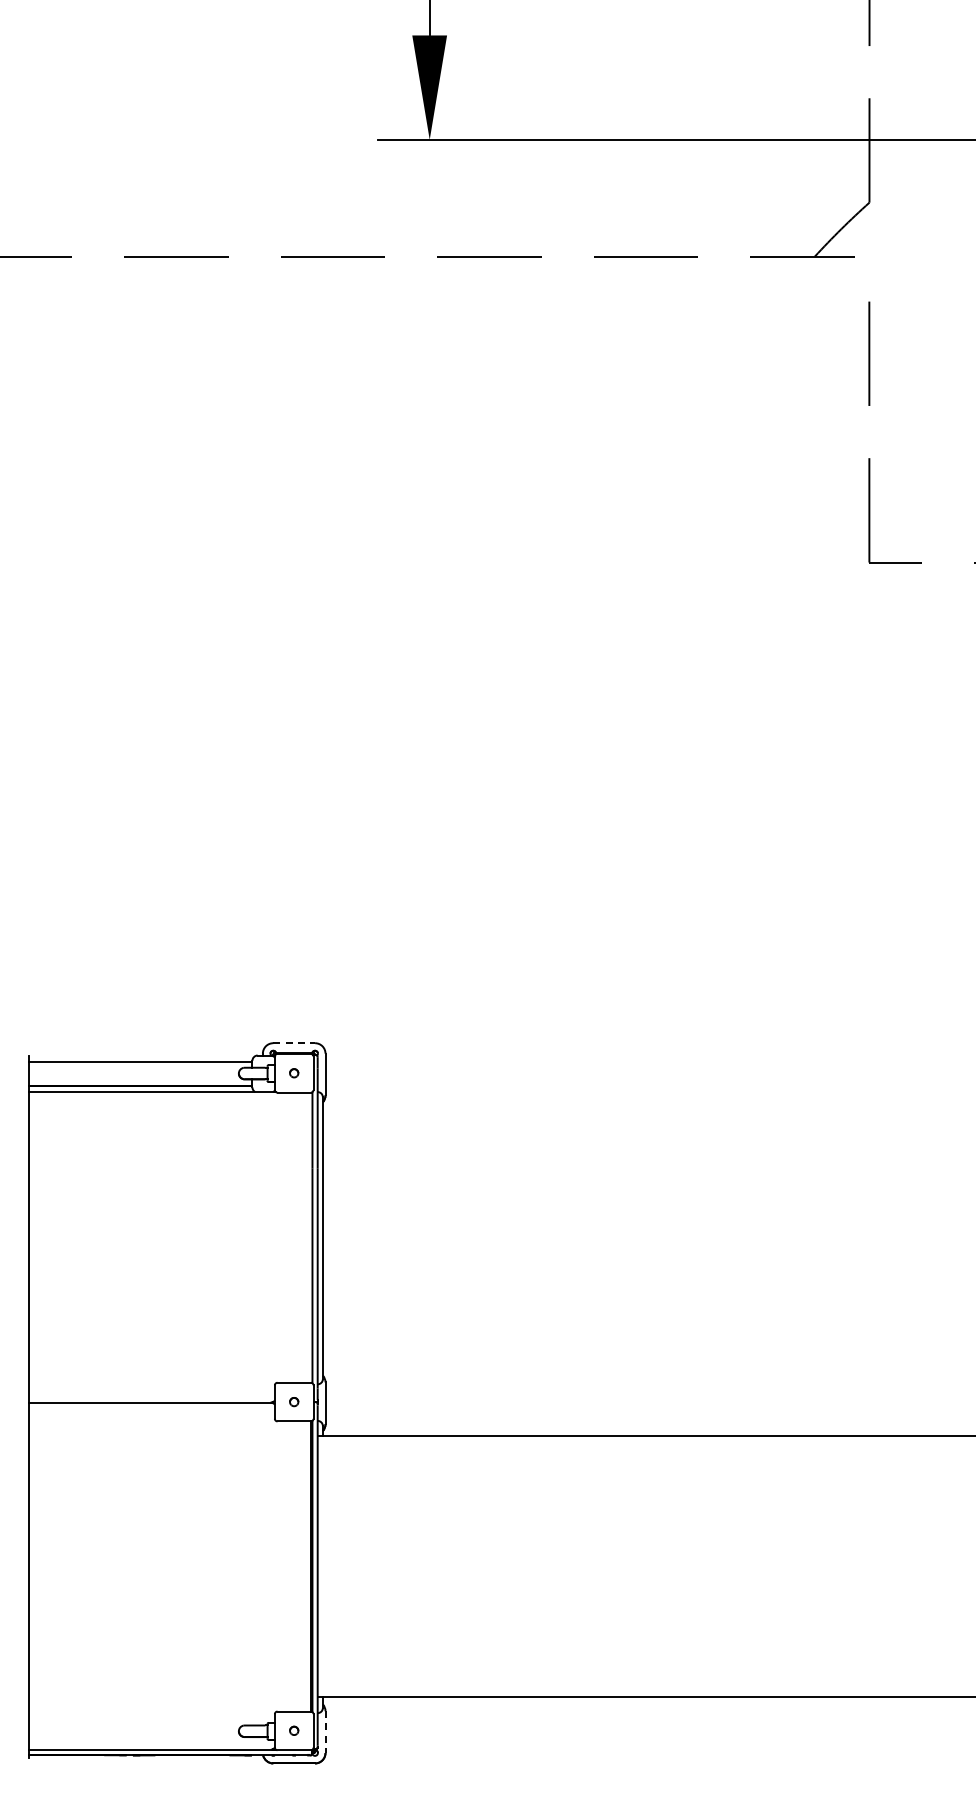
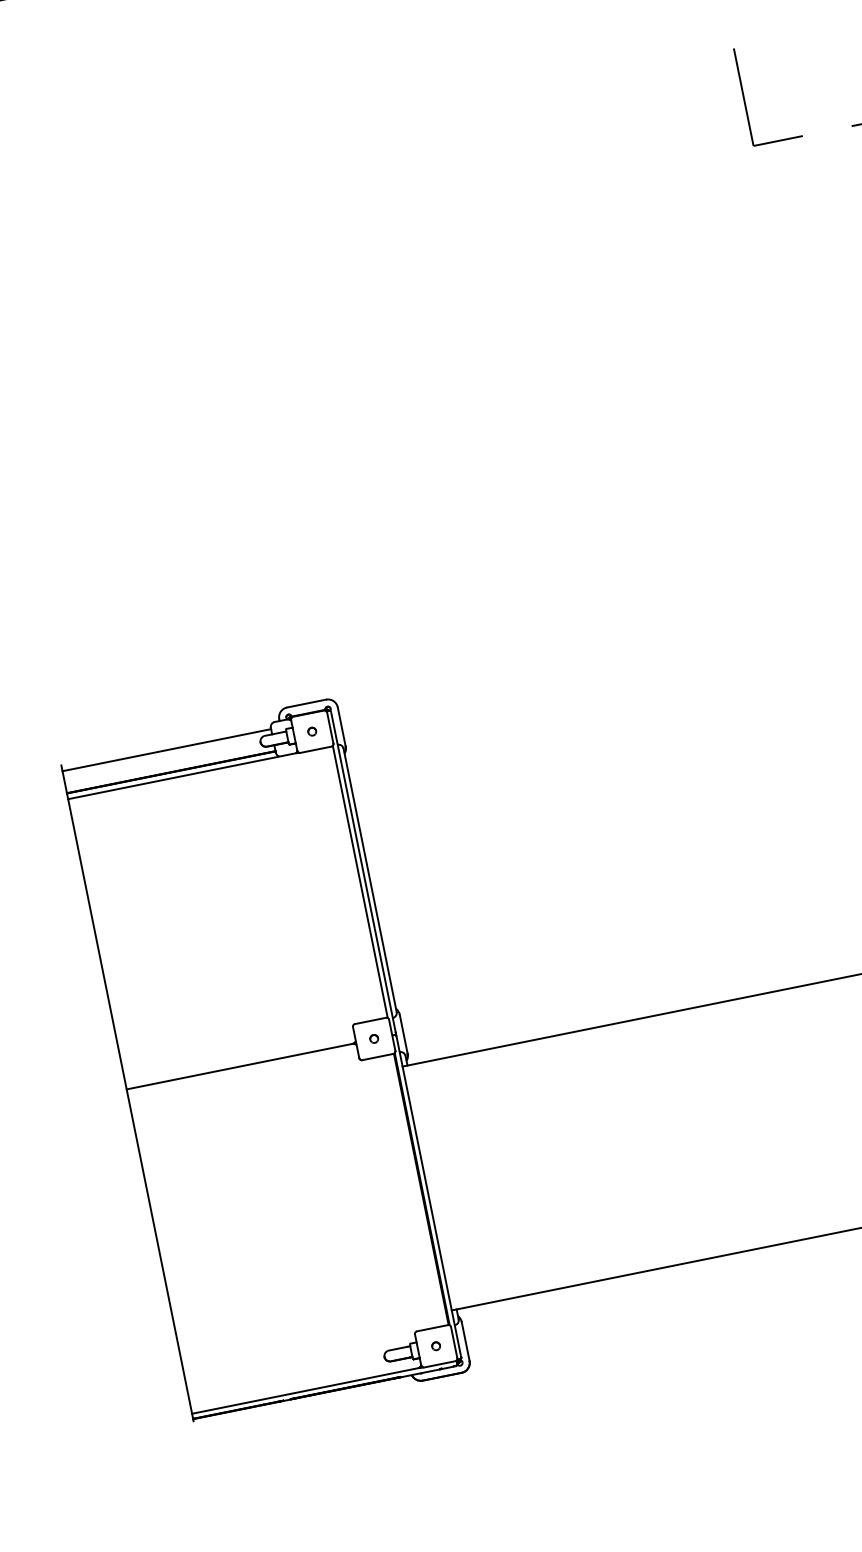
line: (294, 1043) -> (306, 703), dashed -> solid
line: (325, 1732) -> (465, 1341), dashed -> solid

